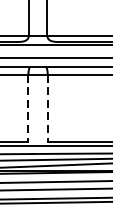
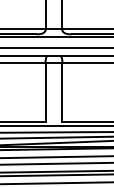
line: (28, 108) -> (45, 92), dashed -> solid
line: (47, 108) -> (62, 92), dashed -> solid

